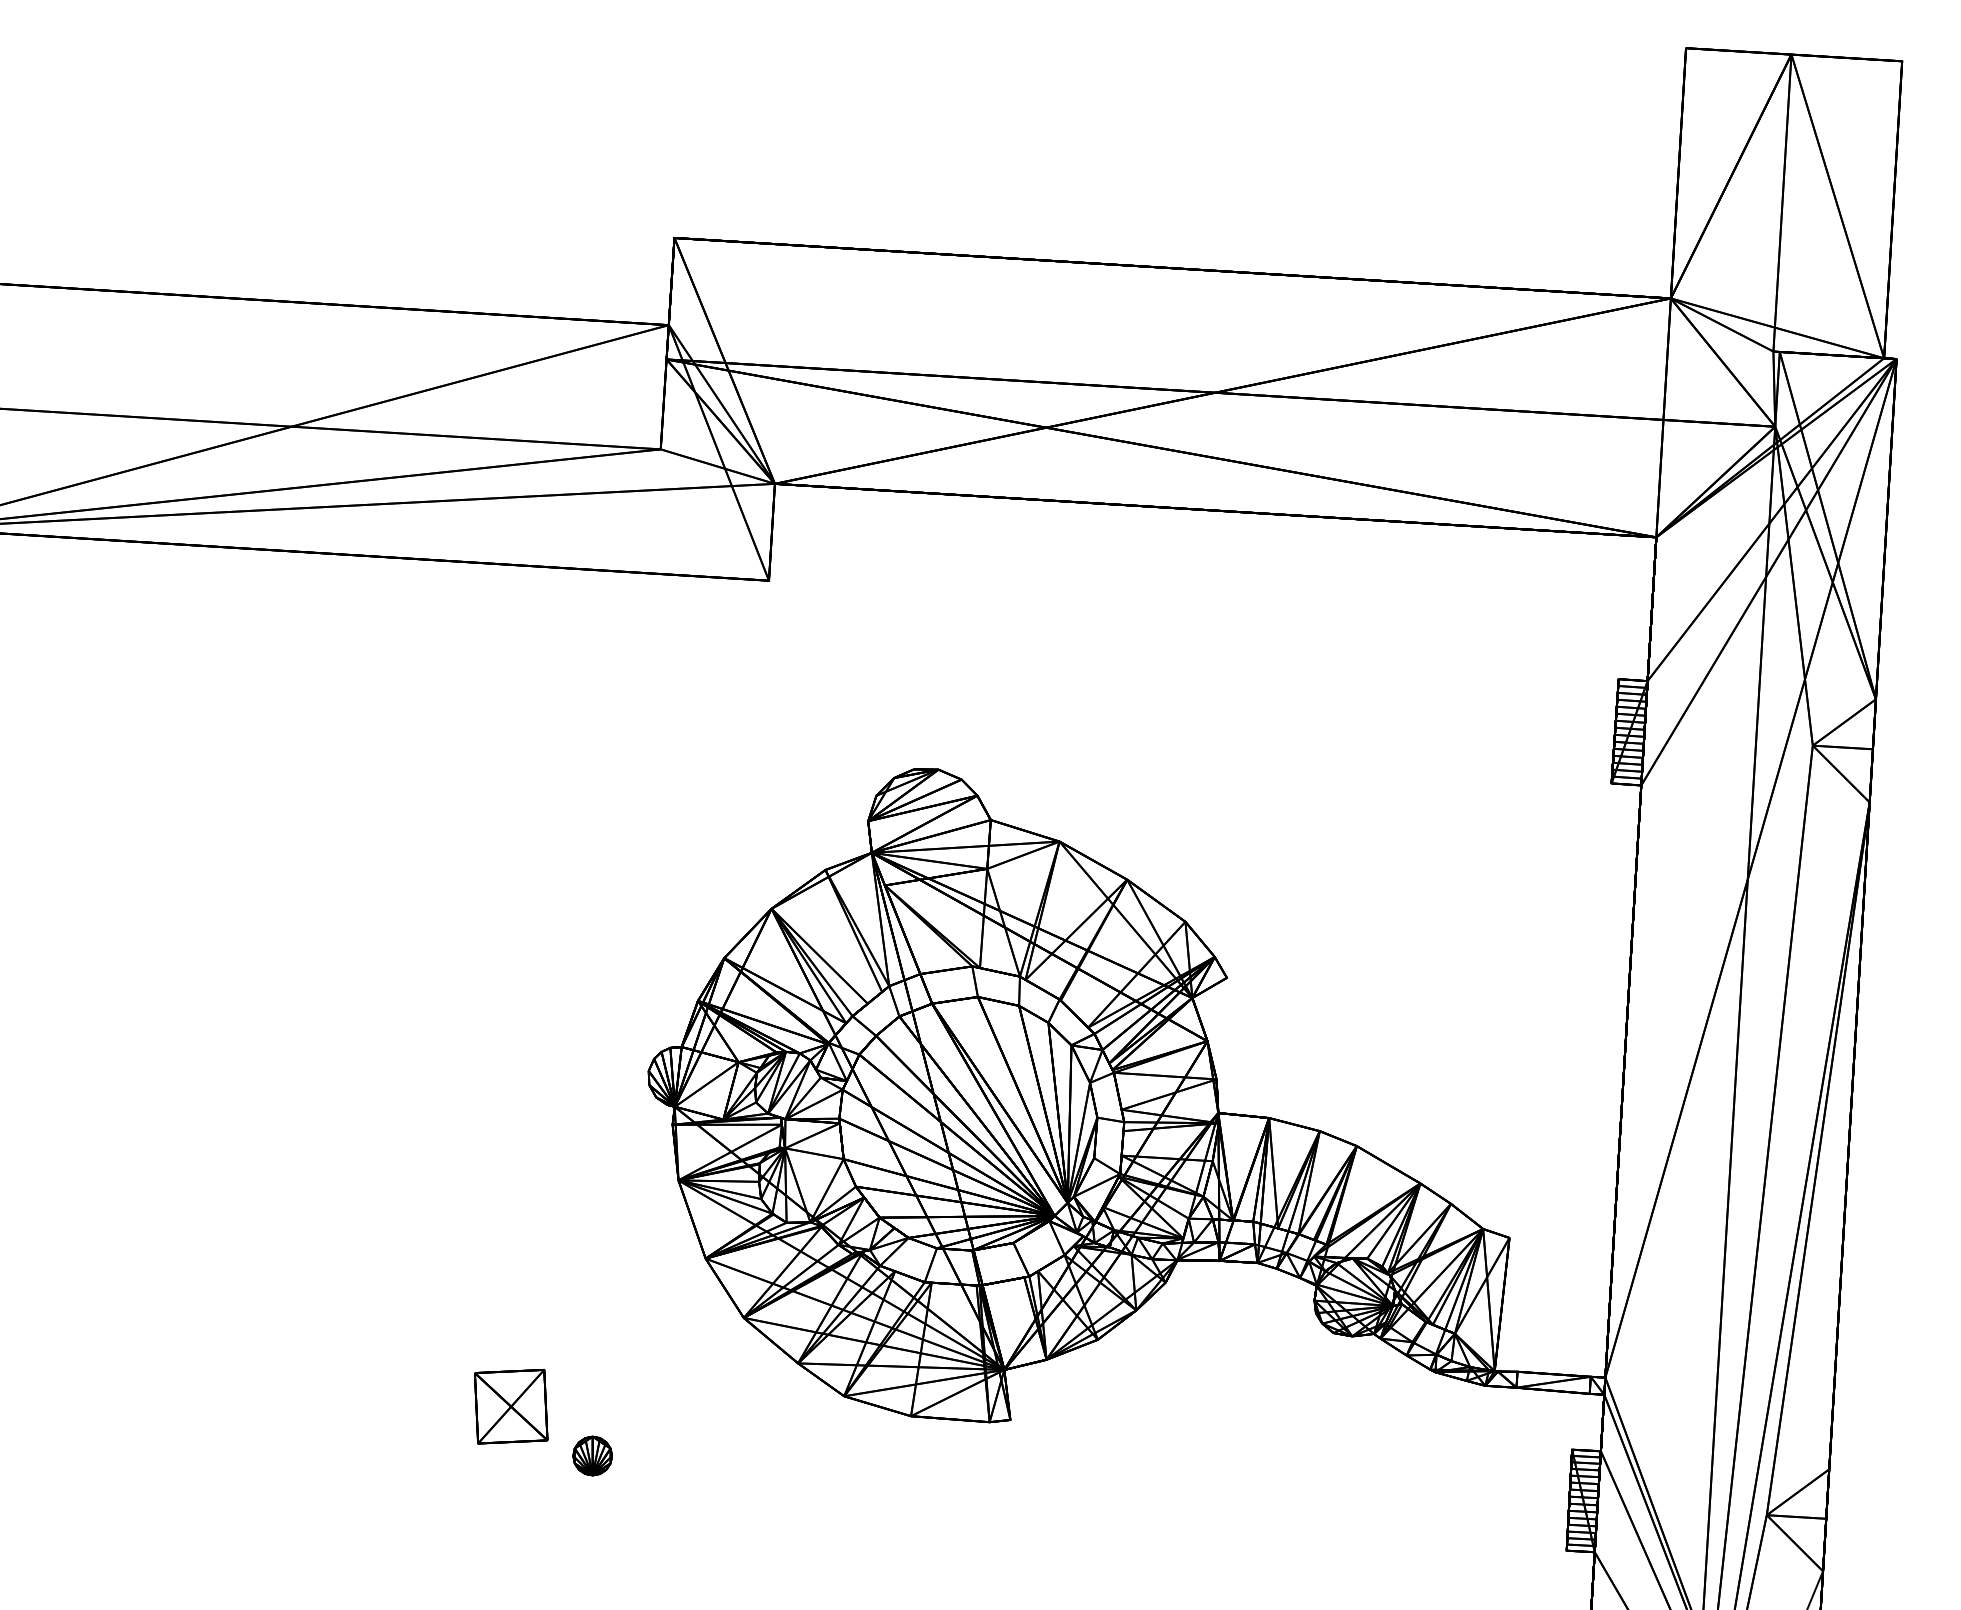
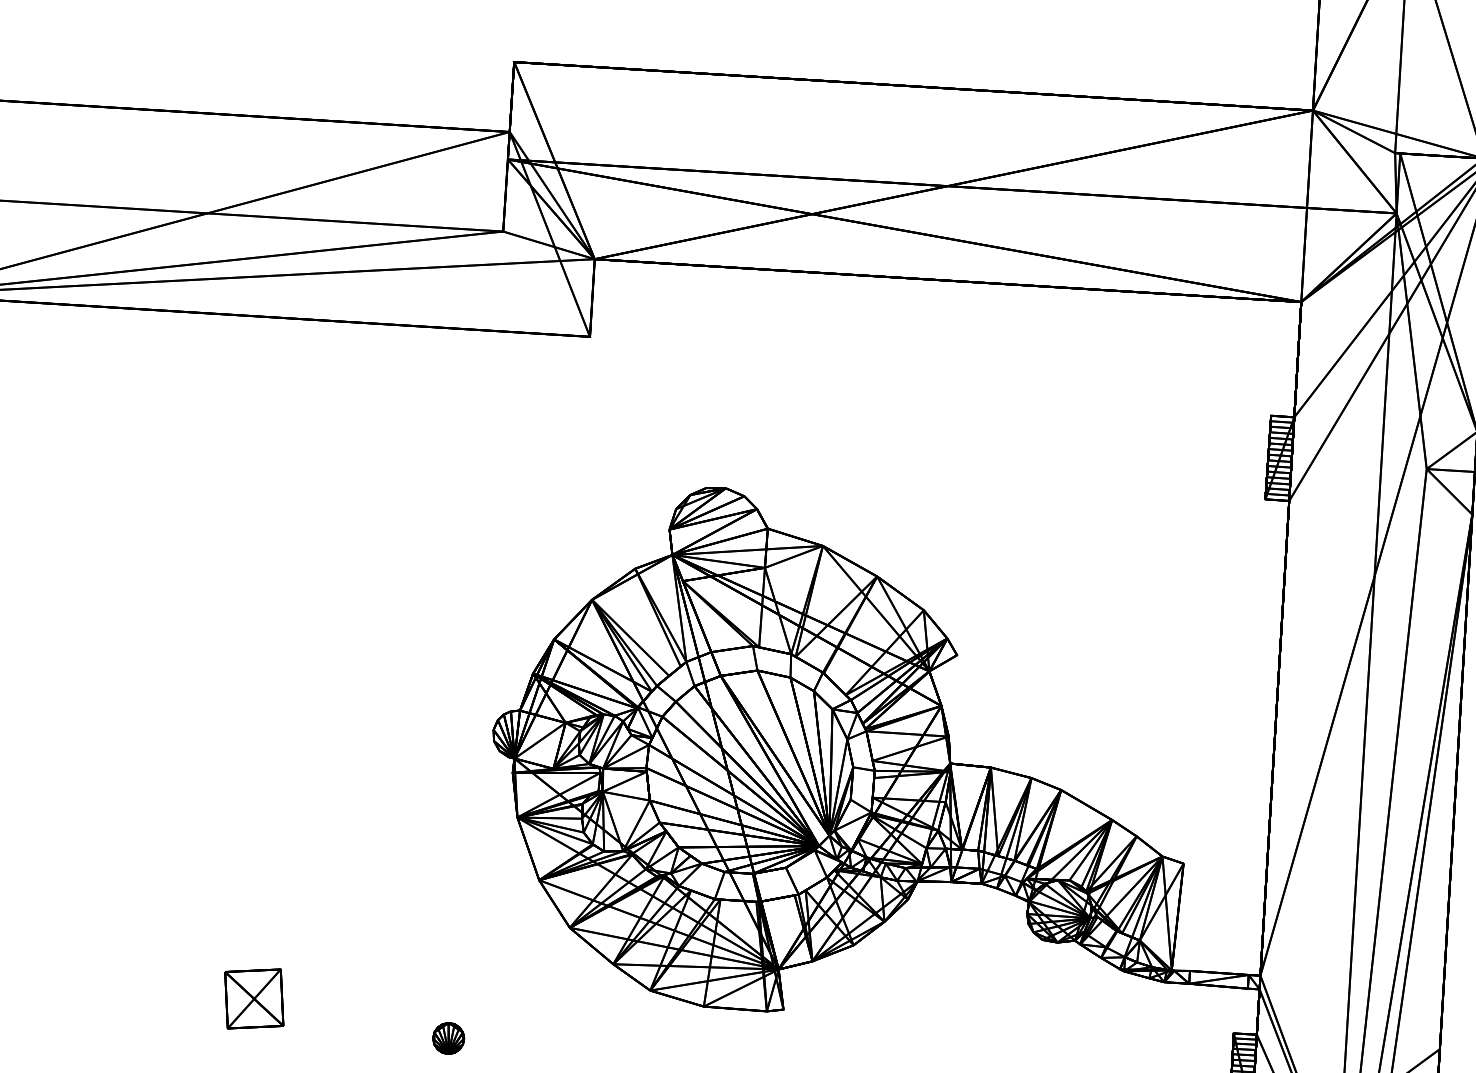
part: (511, 1406) -> (254, 998), moved

